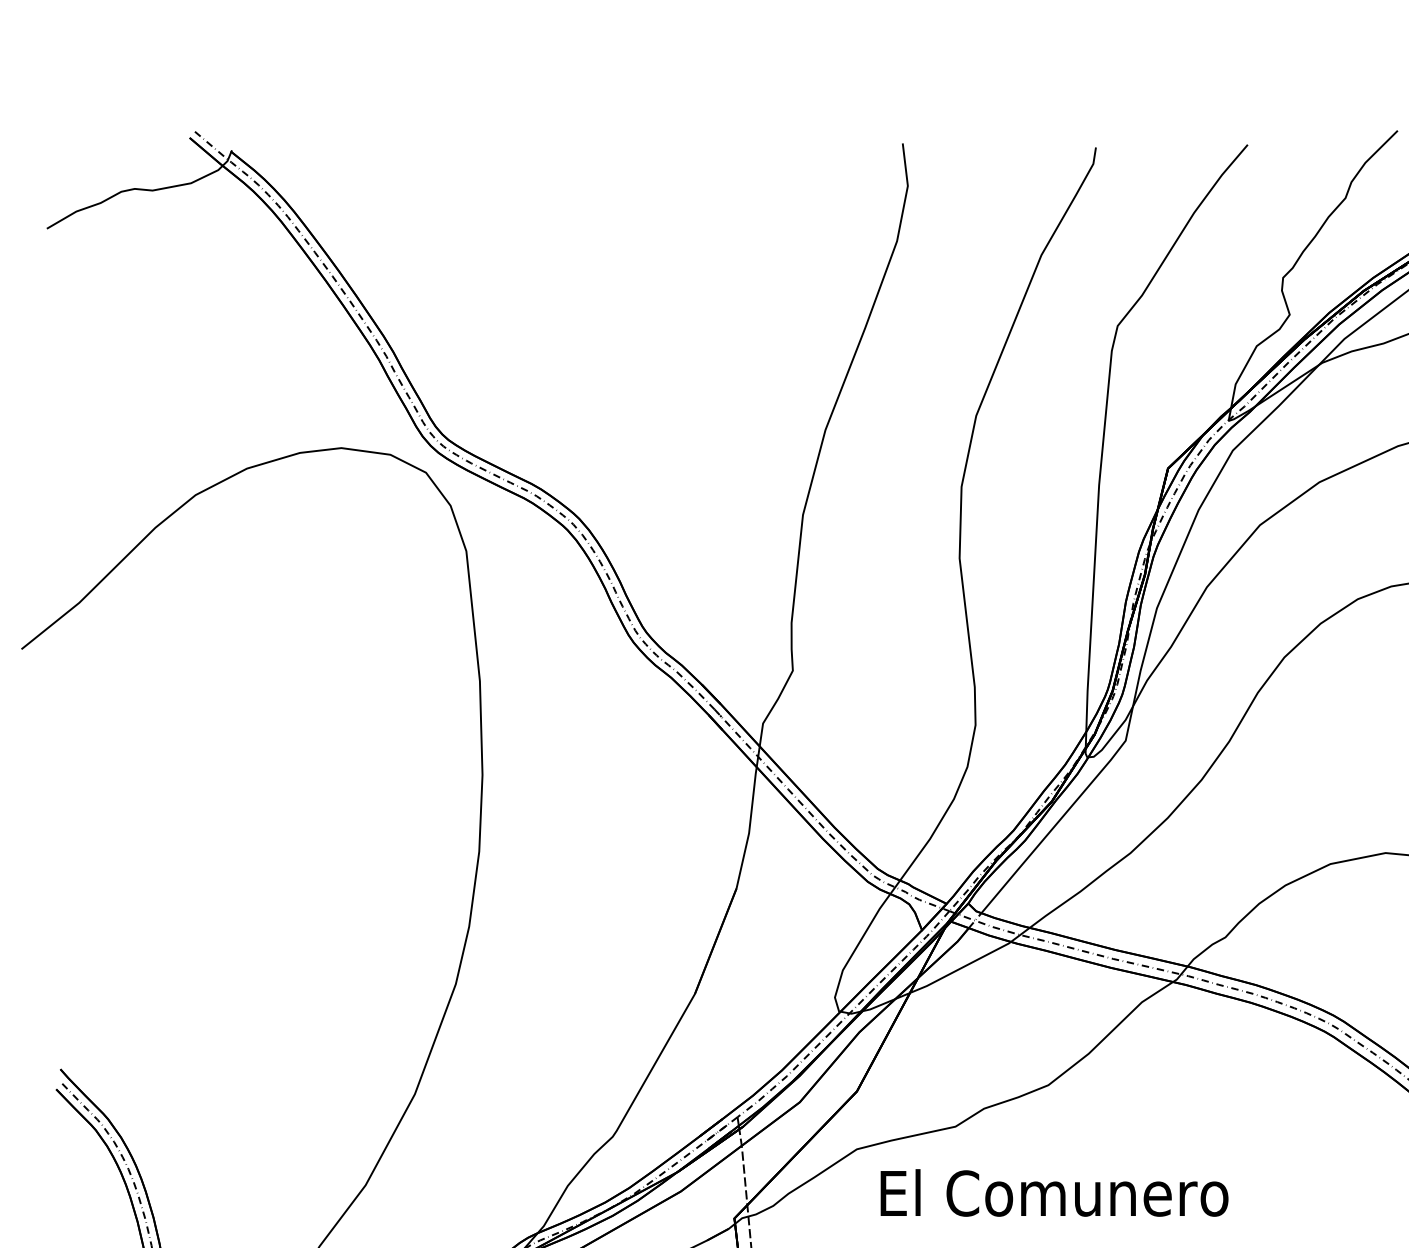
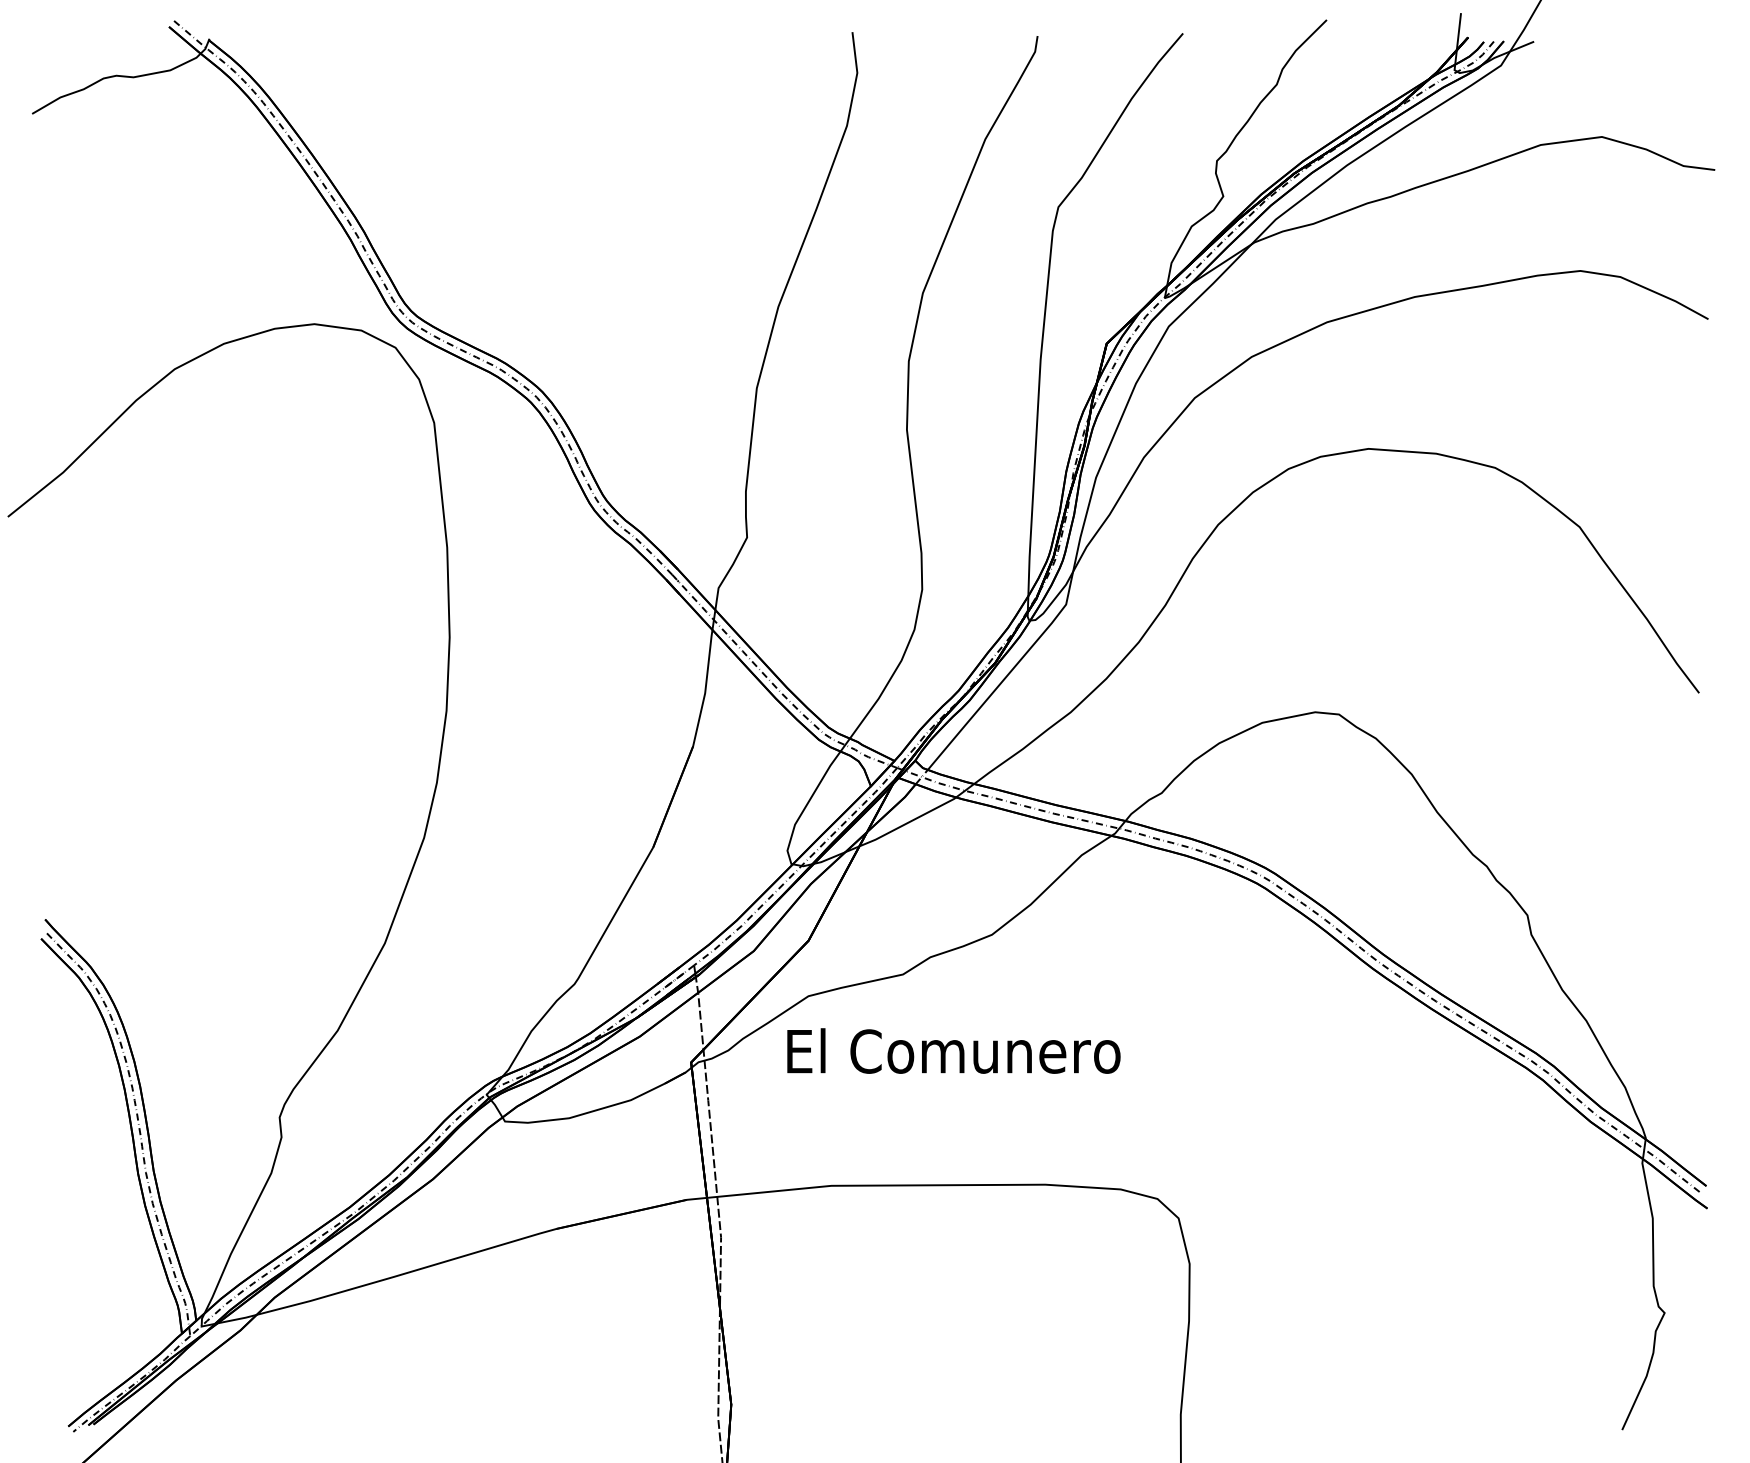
text: (1054, 1192) -> (953, 1050), moved

